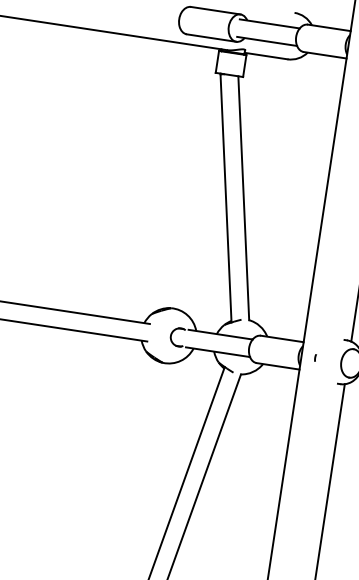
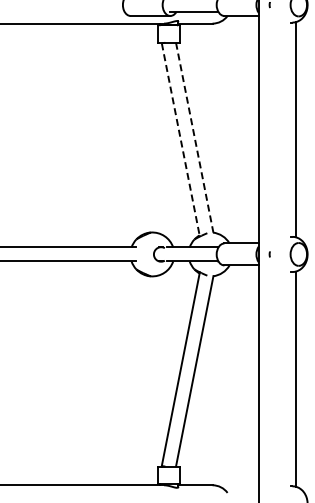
line: (243, 197) -> (194, 137), solid -> dashed
line: (225, 199) -> (180, 140), solid -> dashed

